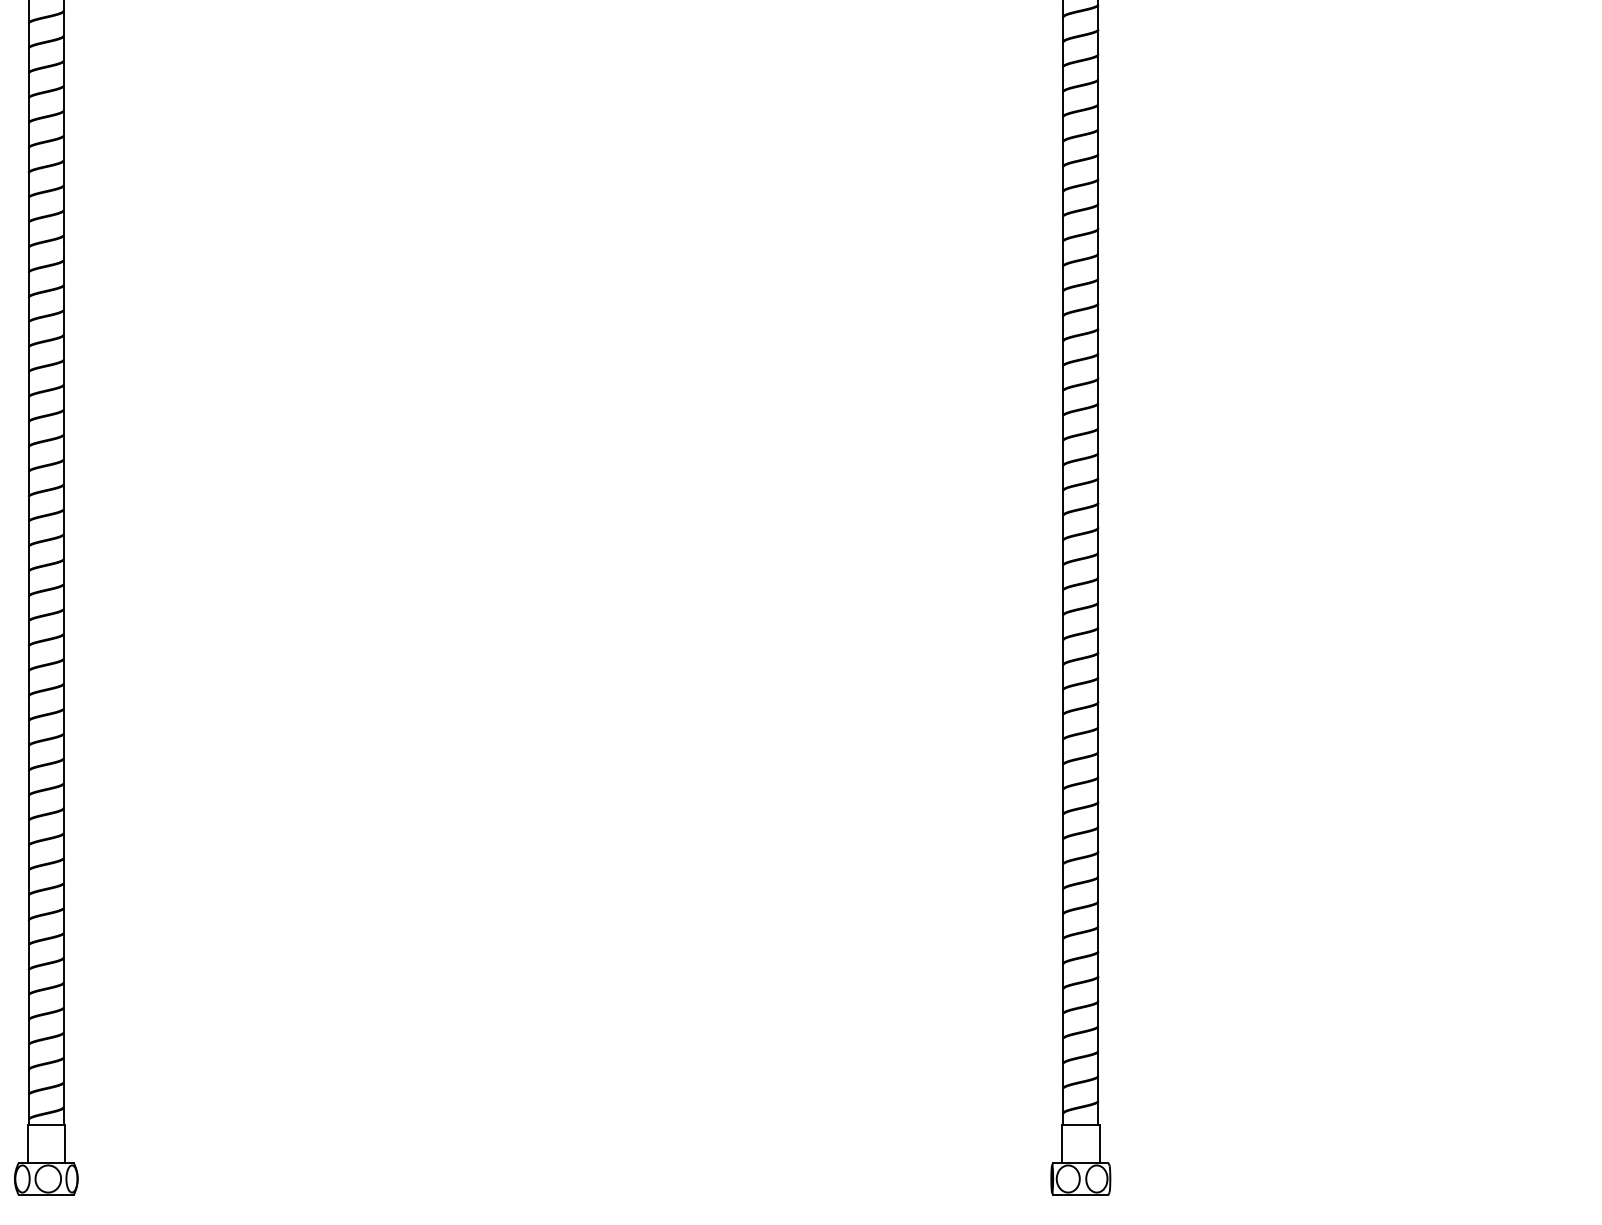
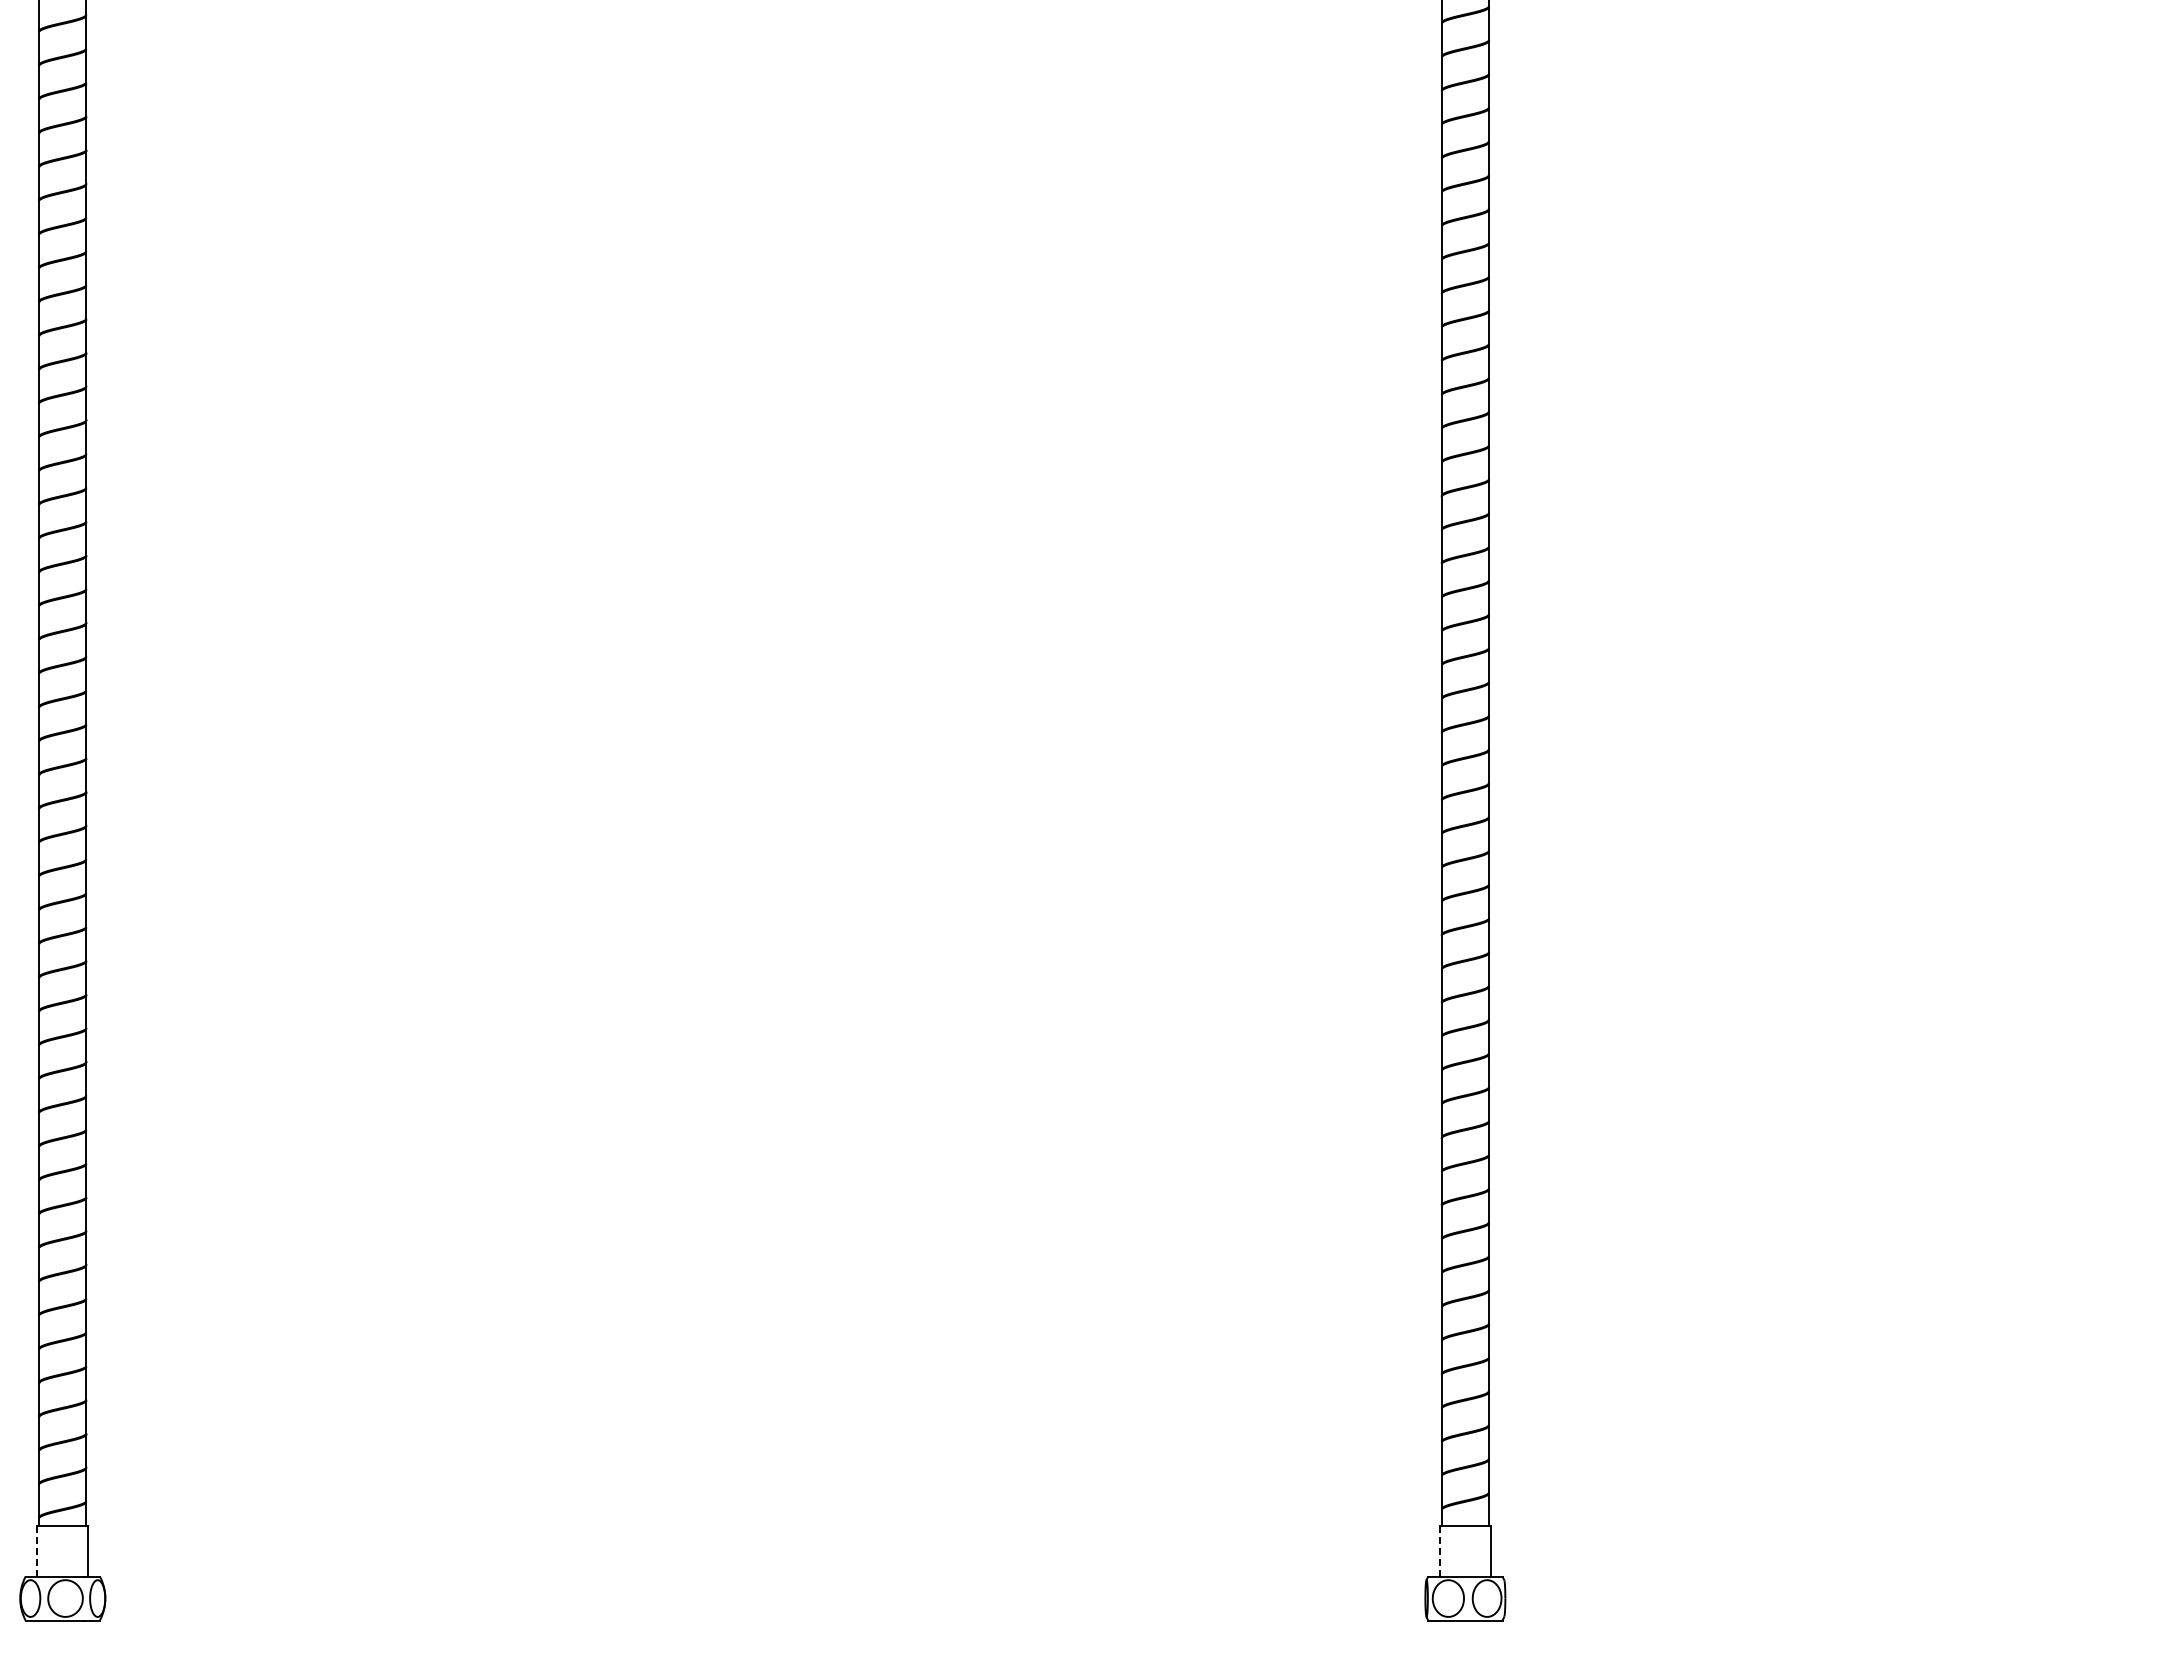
line: (27, 1144) -> (37, 1551), solid -> dashed
line: (1062, 1144) -> (1440, 1551), solid -> dashed

